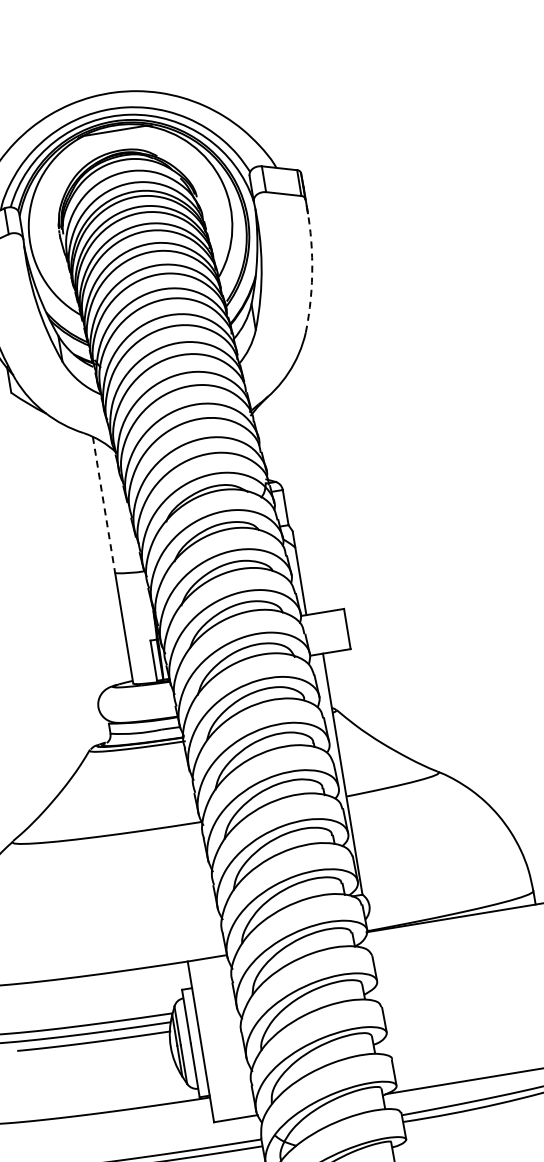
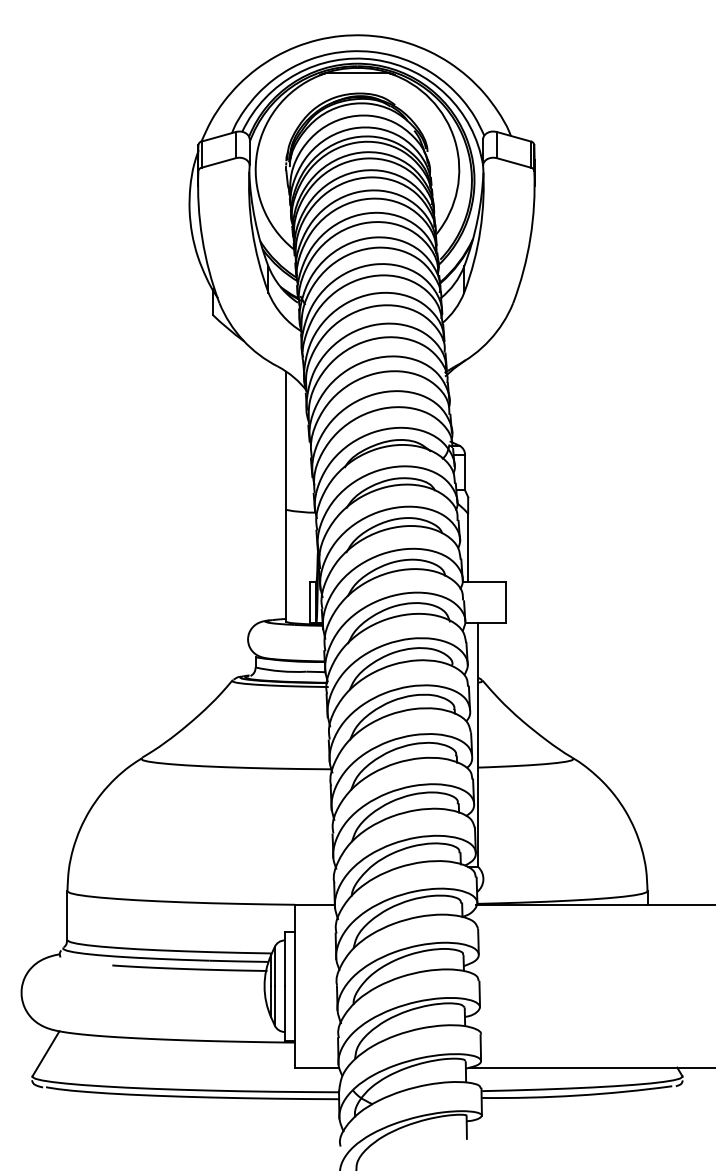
arc: (312, 265) -> (530, 238), dashed -> solid
line: (104, 505) -> (286, 441), dashed -> solid

